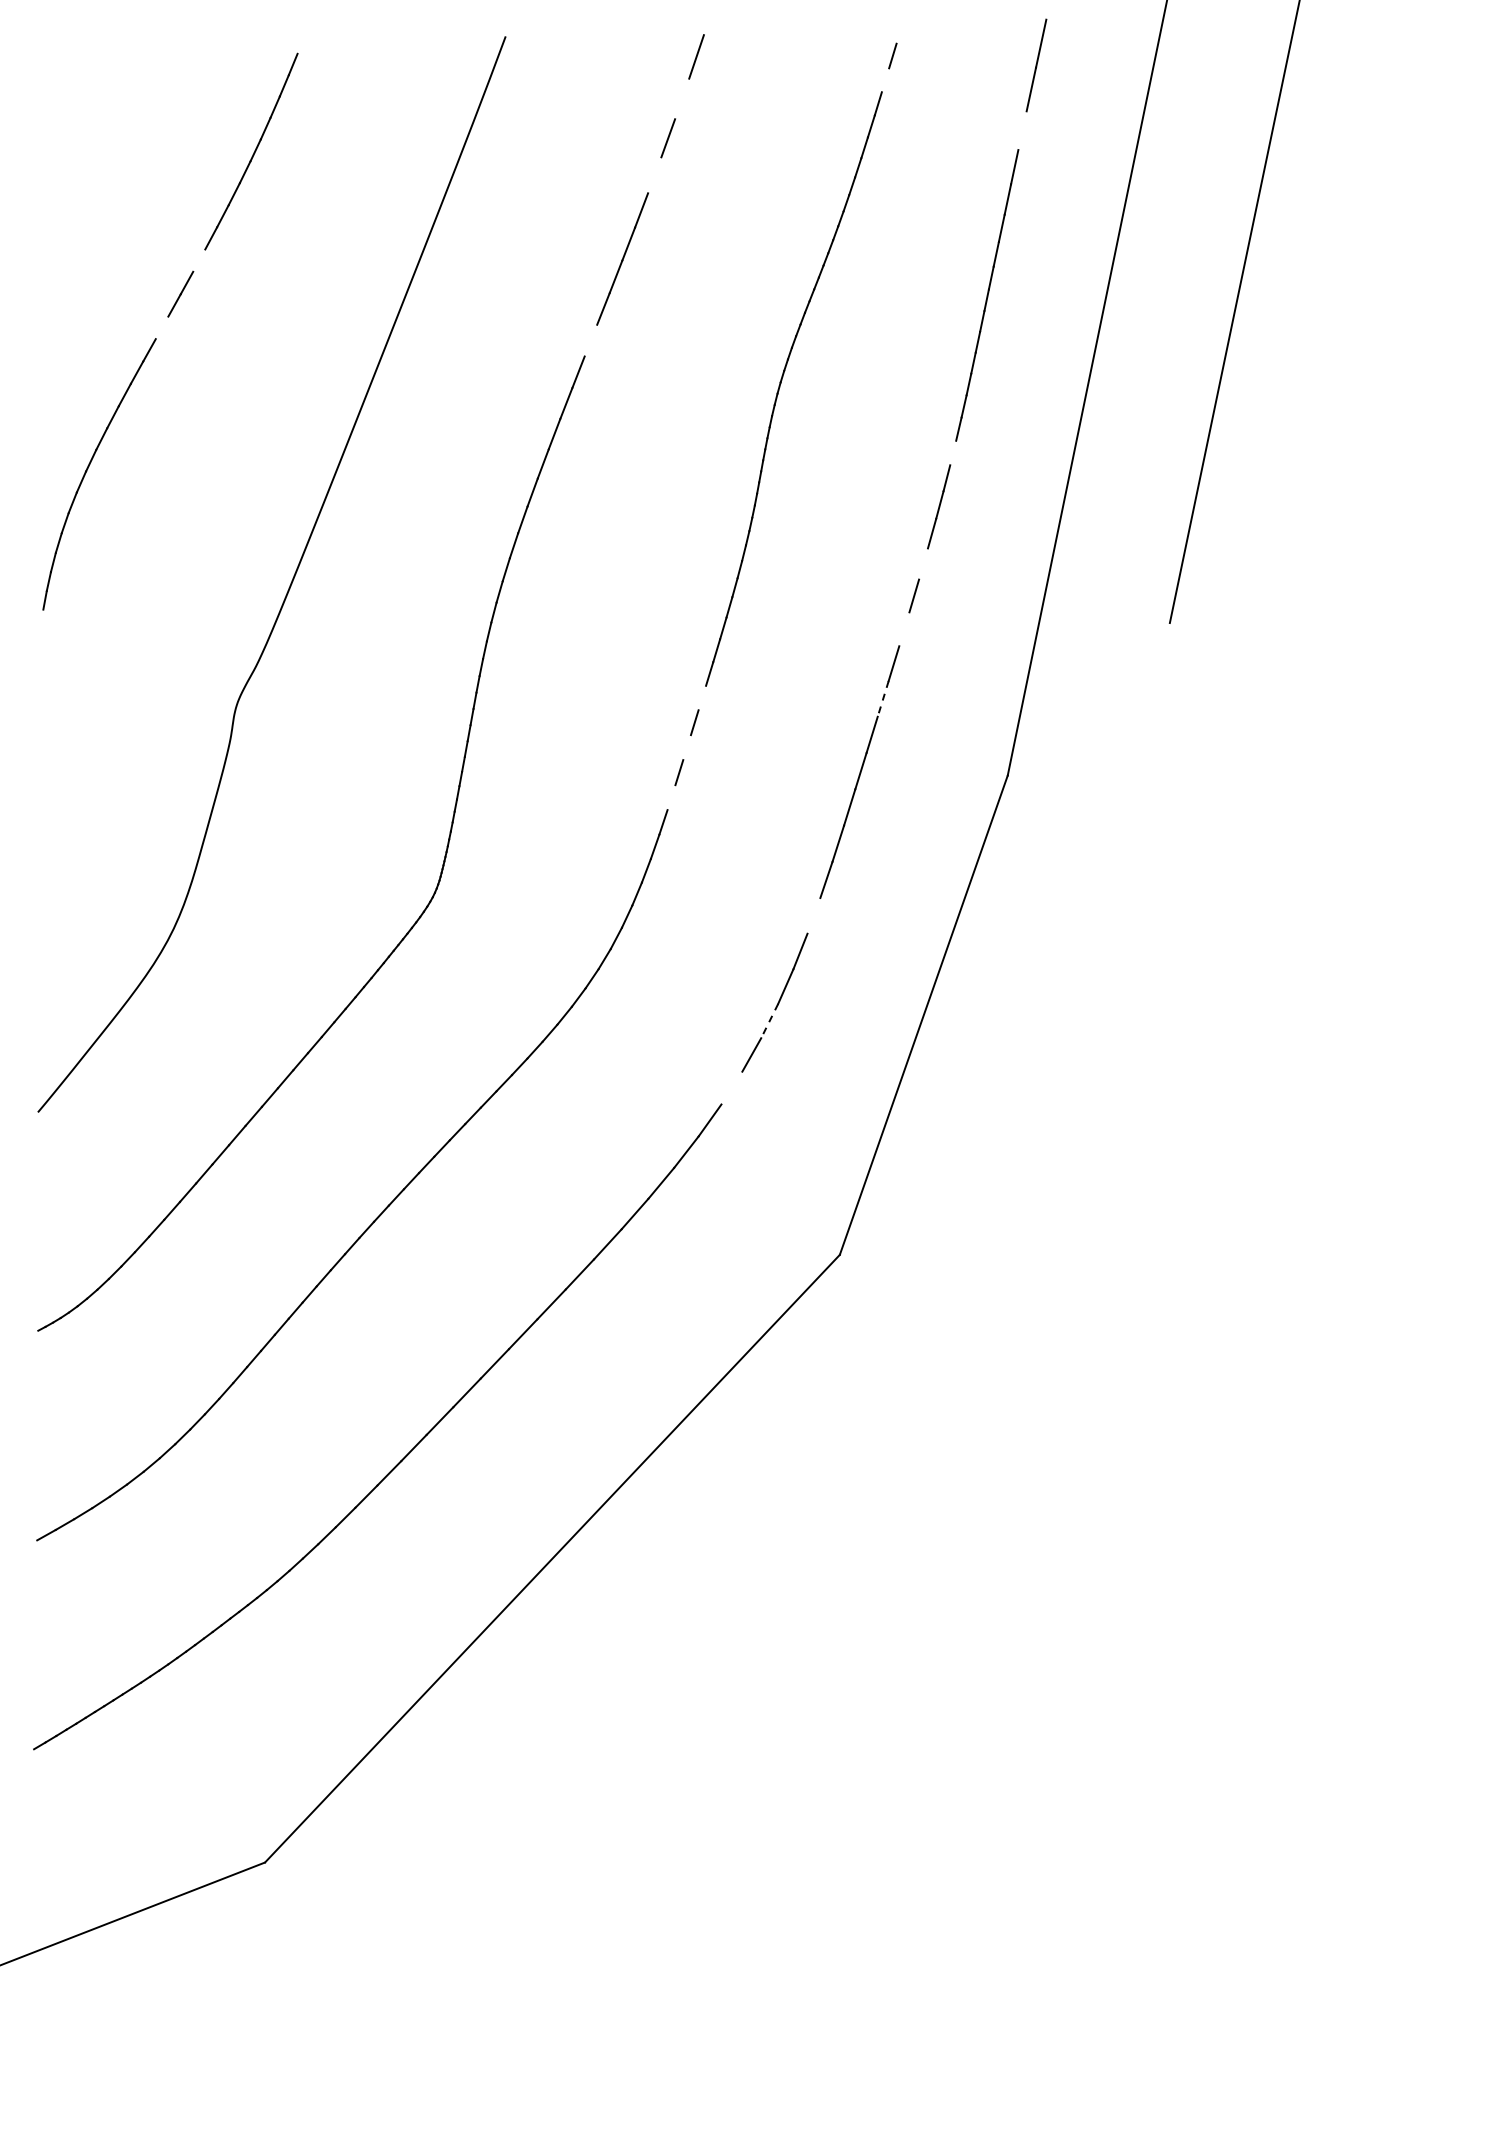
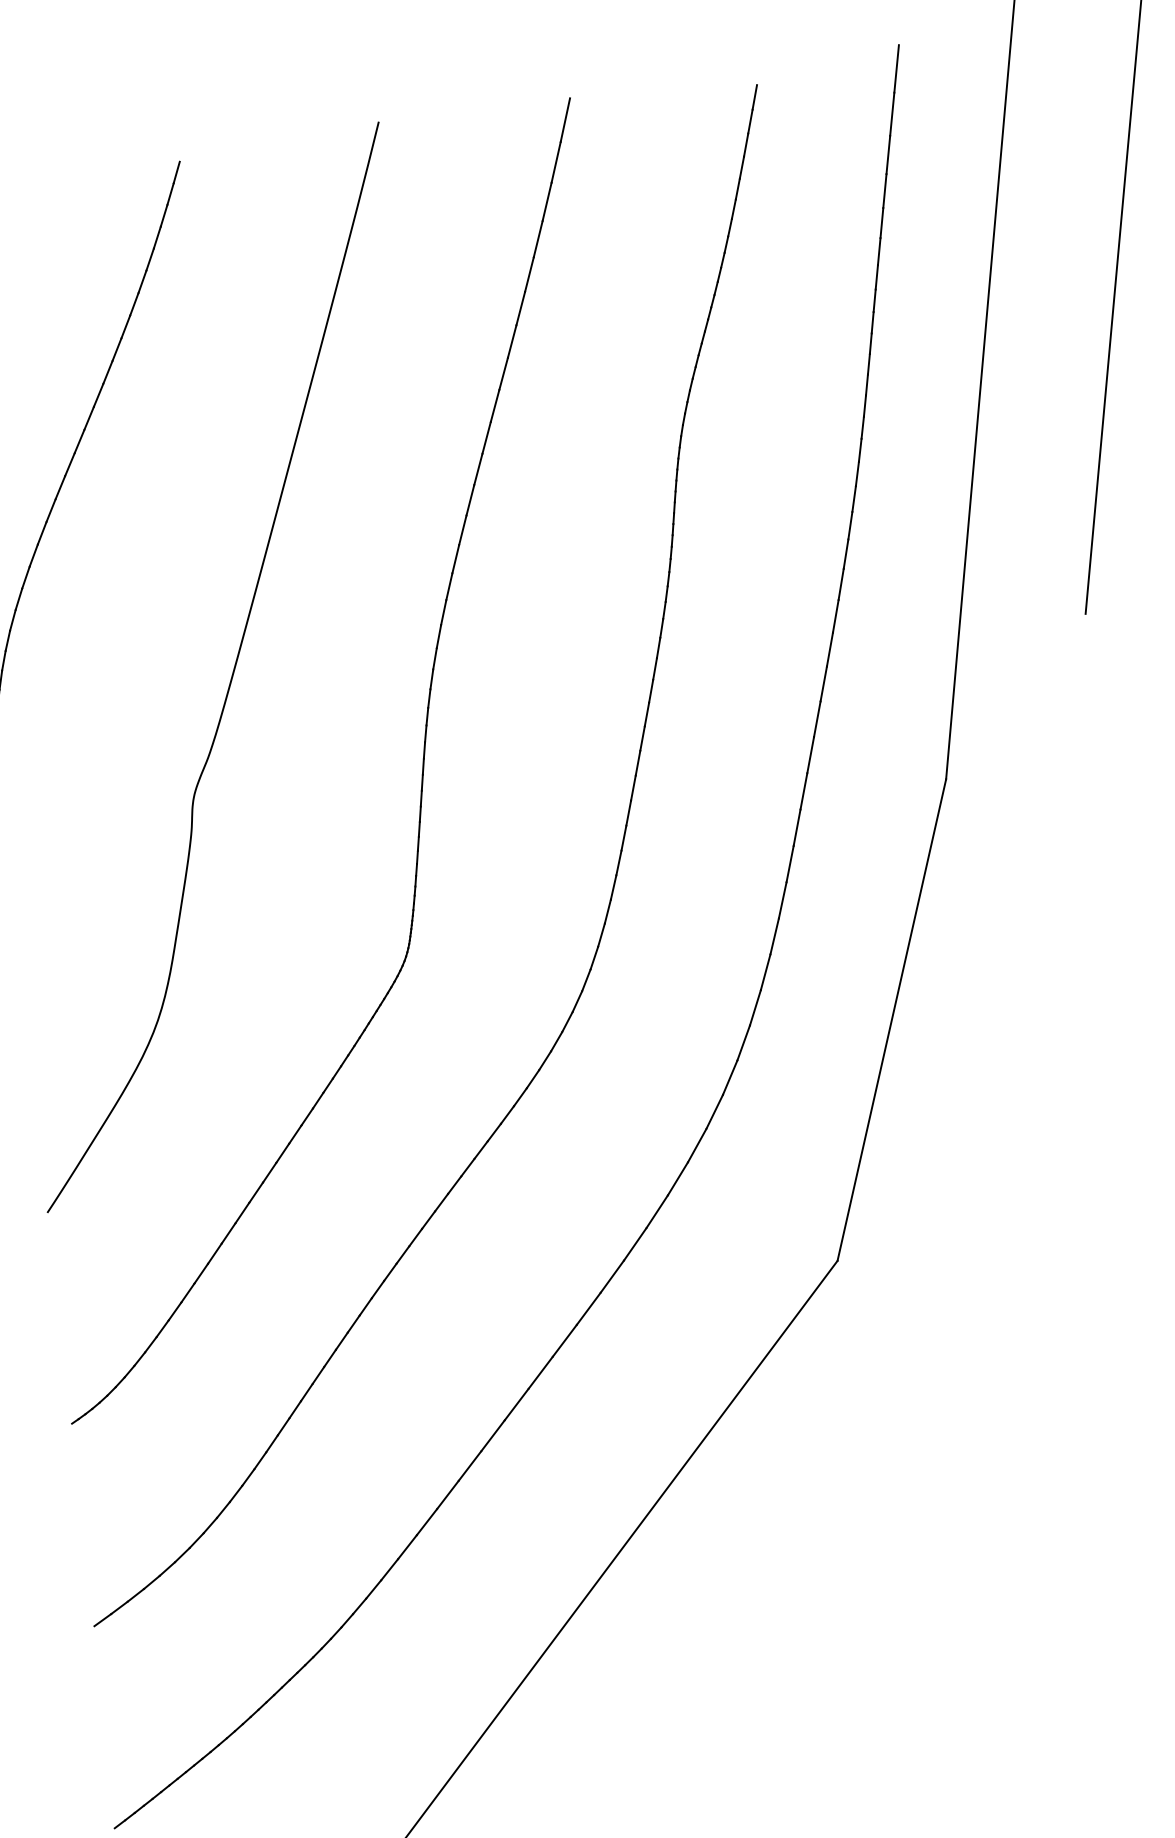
line: (885, 80) -> (750, 121), added
line: (682, 98) -> (556, 161), added
line: (1022, 130) -> (888, 154), added
line: (654, 175) -> (538, 239), added
line: (199, 260) -> (108, 372), added
line: (161, 327) -> (78, 441), added
line: (590, 340) -> (494, 405), added
line: (953, 452) -> (857, 473), added
line: (923, 563) -> (841, 583), added
line: (904, 629) -> (830, 649), added
line: (702, 697) -> (642, 738), added
line: (883, 698) -> (817, 718), dashed -> solid
line: (686, 747) -> (632, 788), added
line: (671, 797) -> (623, 838), added
line: (813, 915) -> (774, 936), added
line: (769, 1021) -> (743, 1043), dashed -> solid
line: (731, 1087) -> (714, 1111), added

